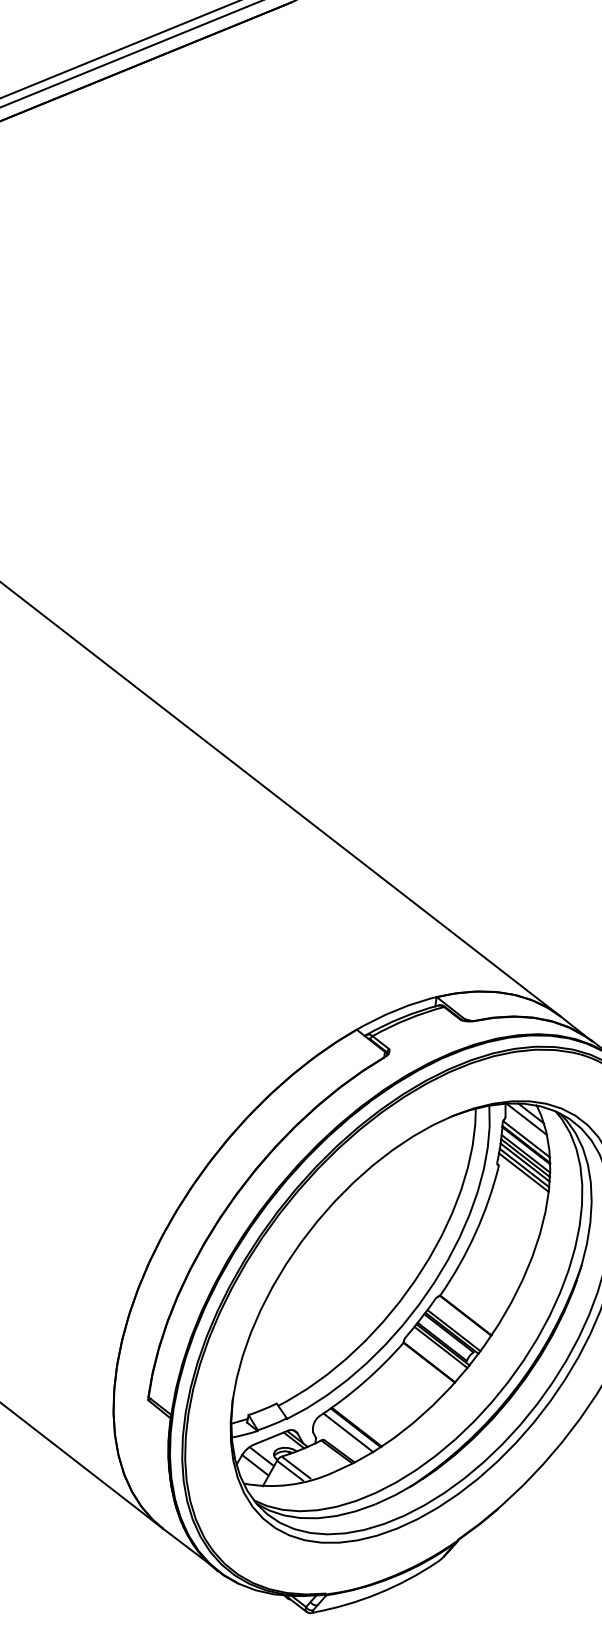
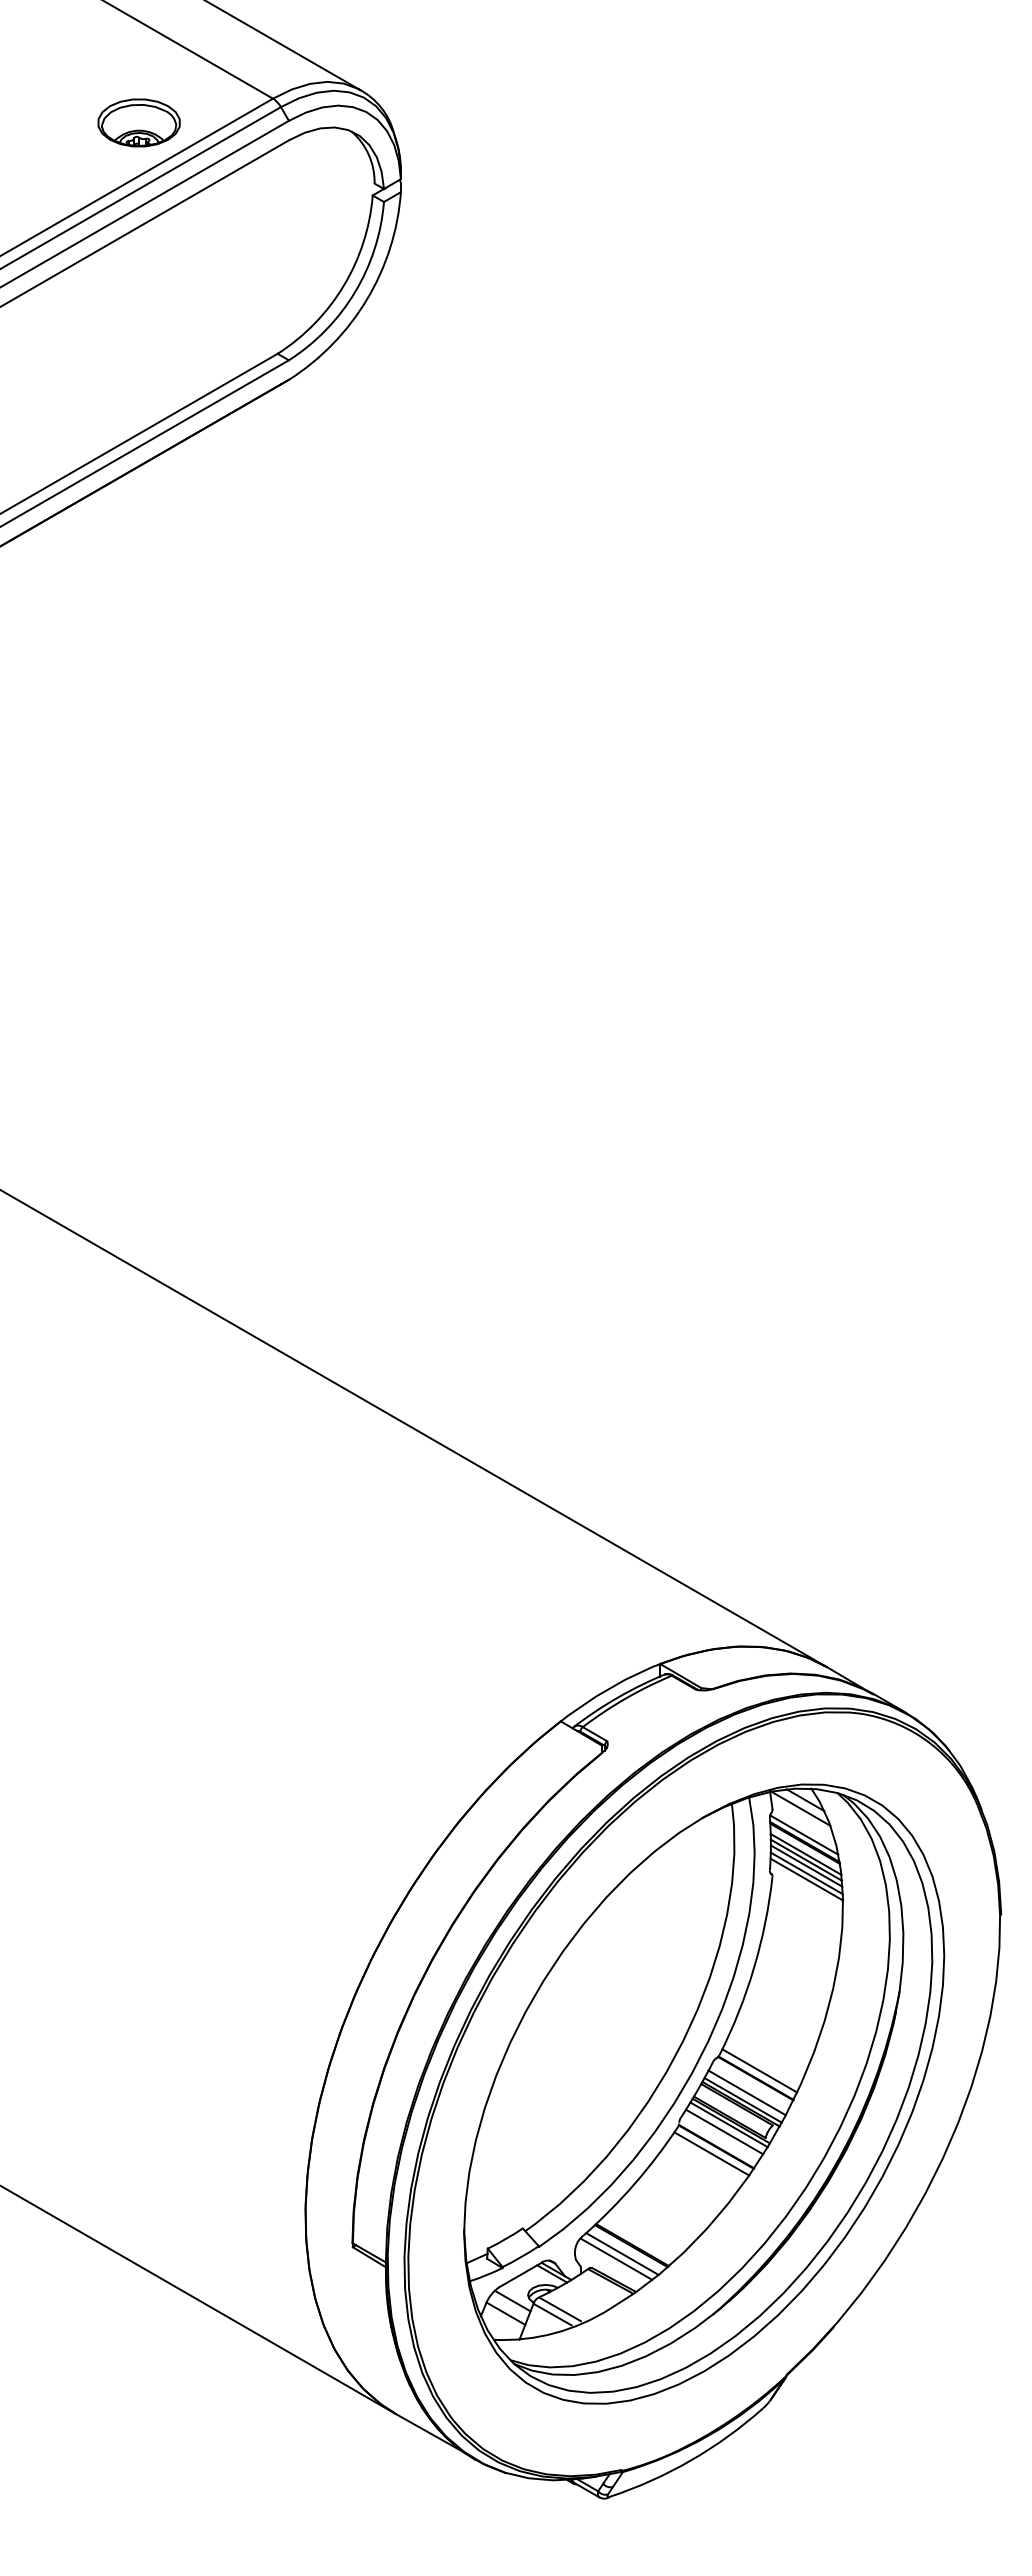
line: (469, 1310) -> (759, 2070), added
line: (457, 1325) -> (746, 2092), added
line: (436, 1351) -> (724, 2131), added
line: (424, 1366) -> (711, 2153), added
line: (343, 1435) -> (616, 2258), added

